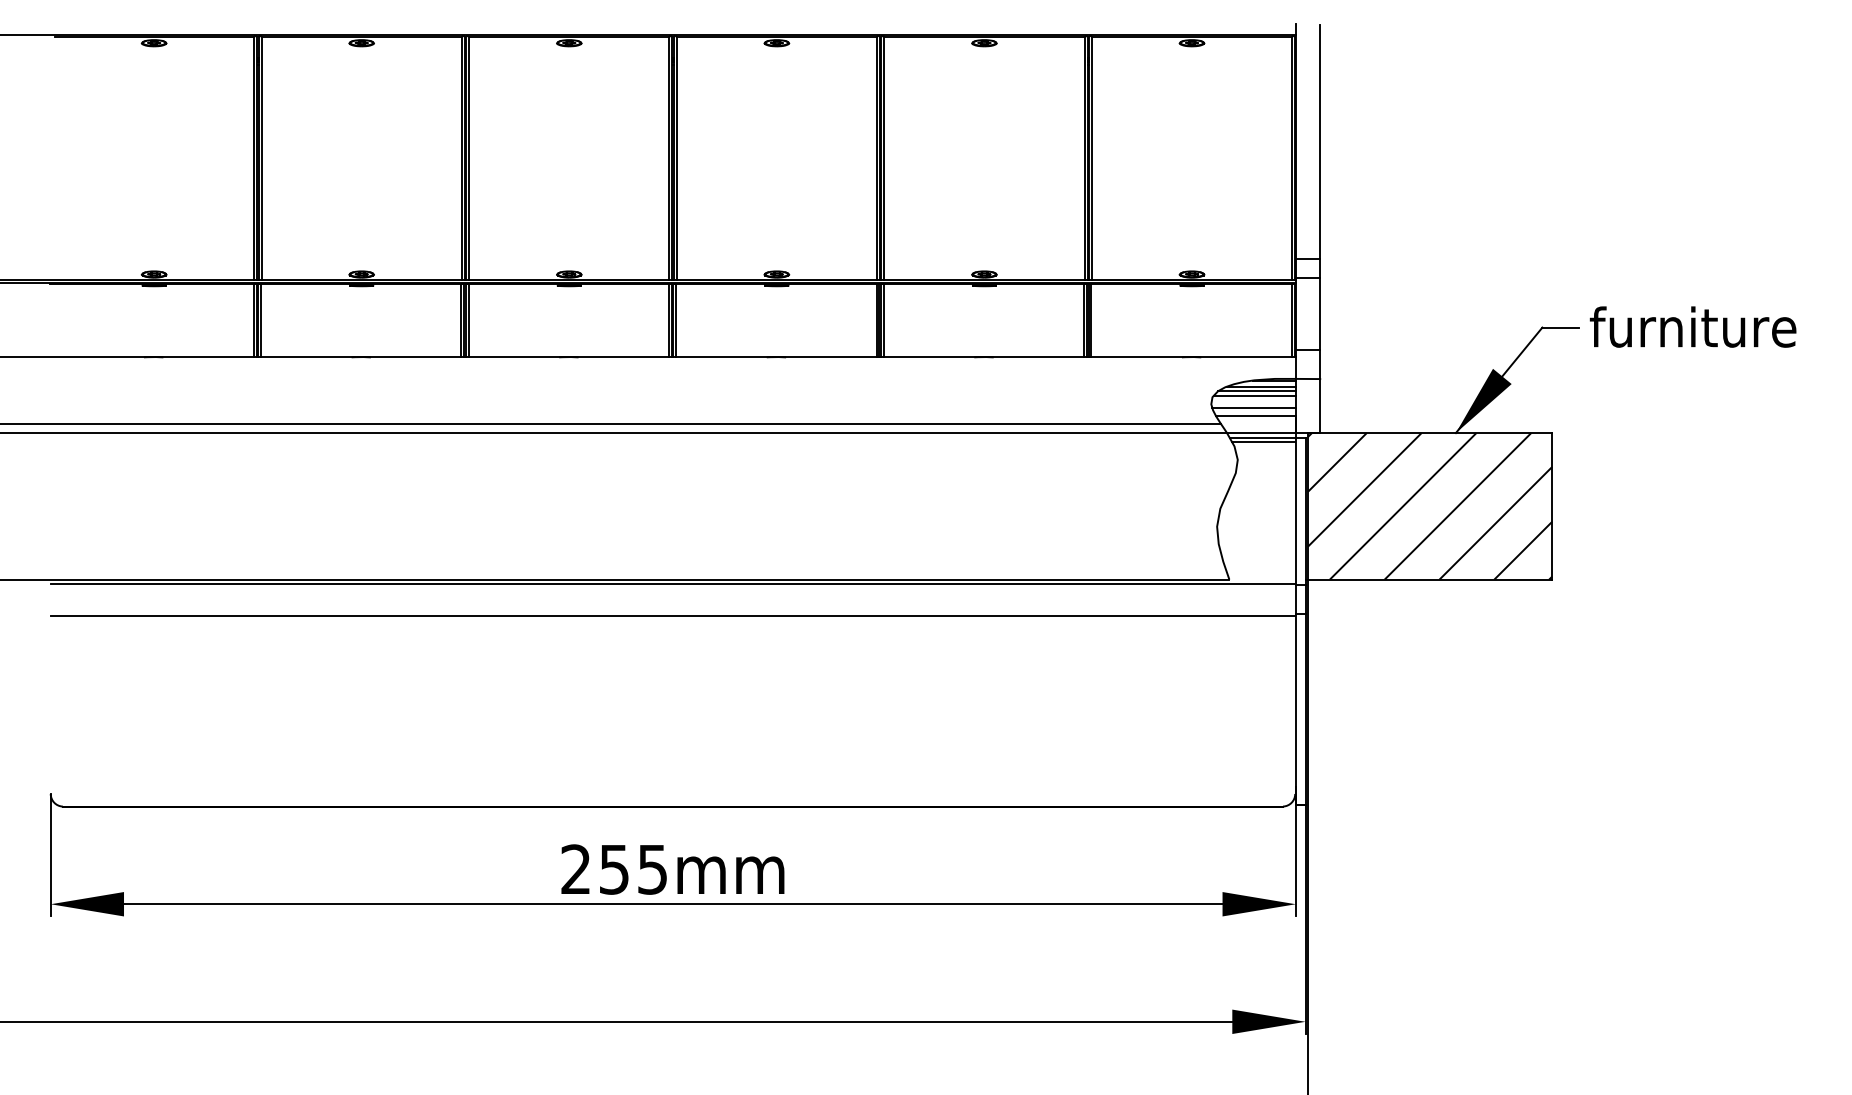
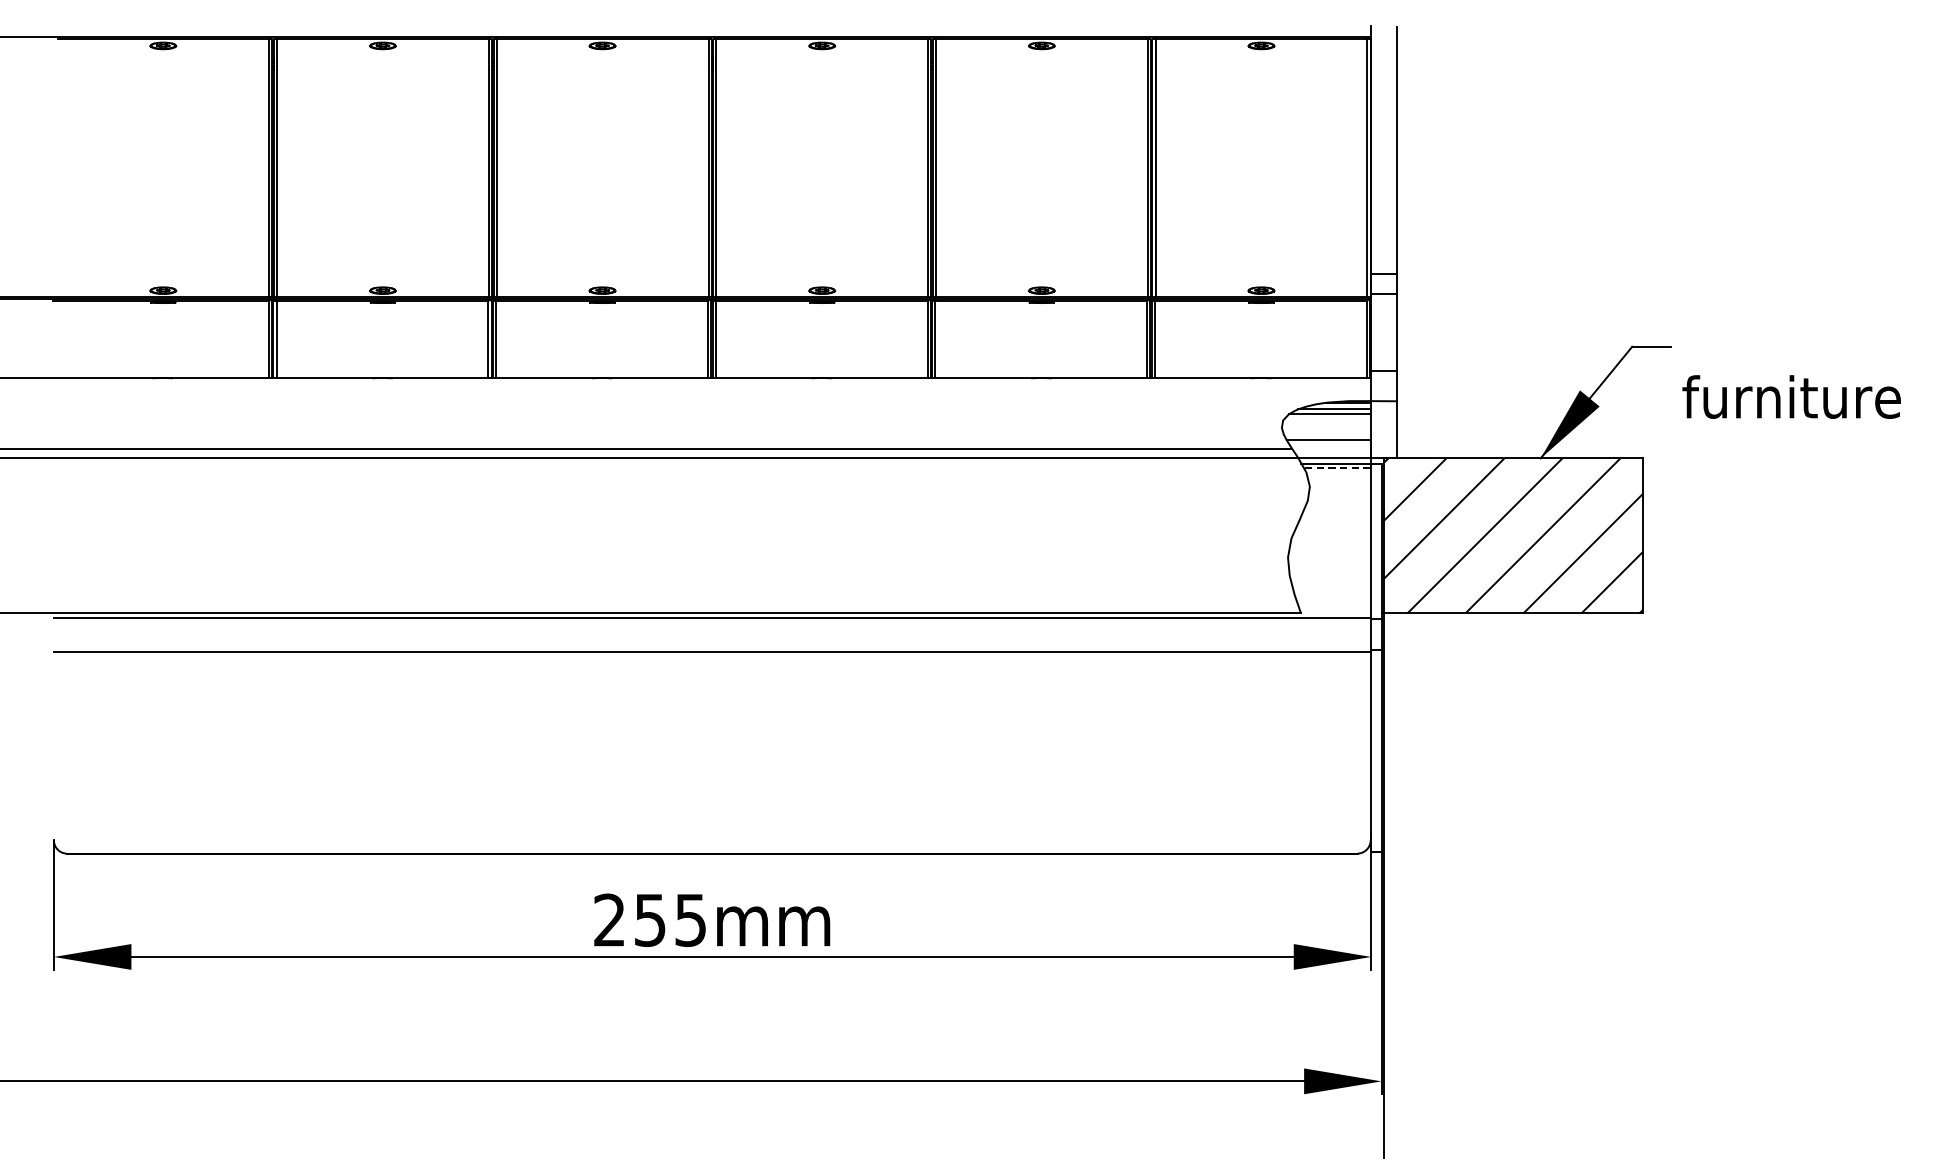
text: (1692, 326) -> (1791, 396), moved
line: (1254, 395) -> (1327, 418), removed
line: (1253, 408) -> (1326, 432), removed
line: (1263, 442) -> (1337, 468), solid -> dashed

